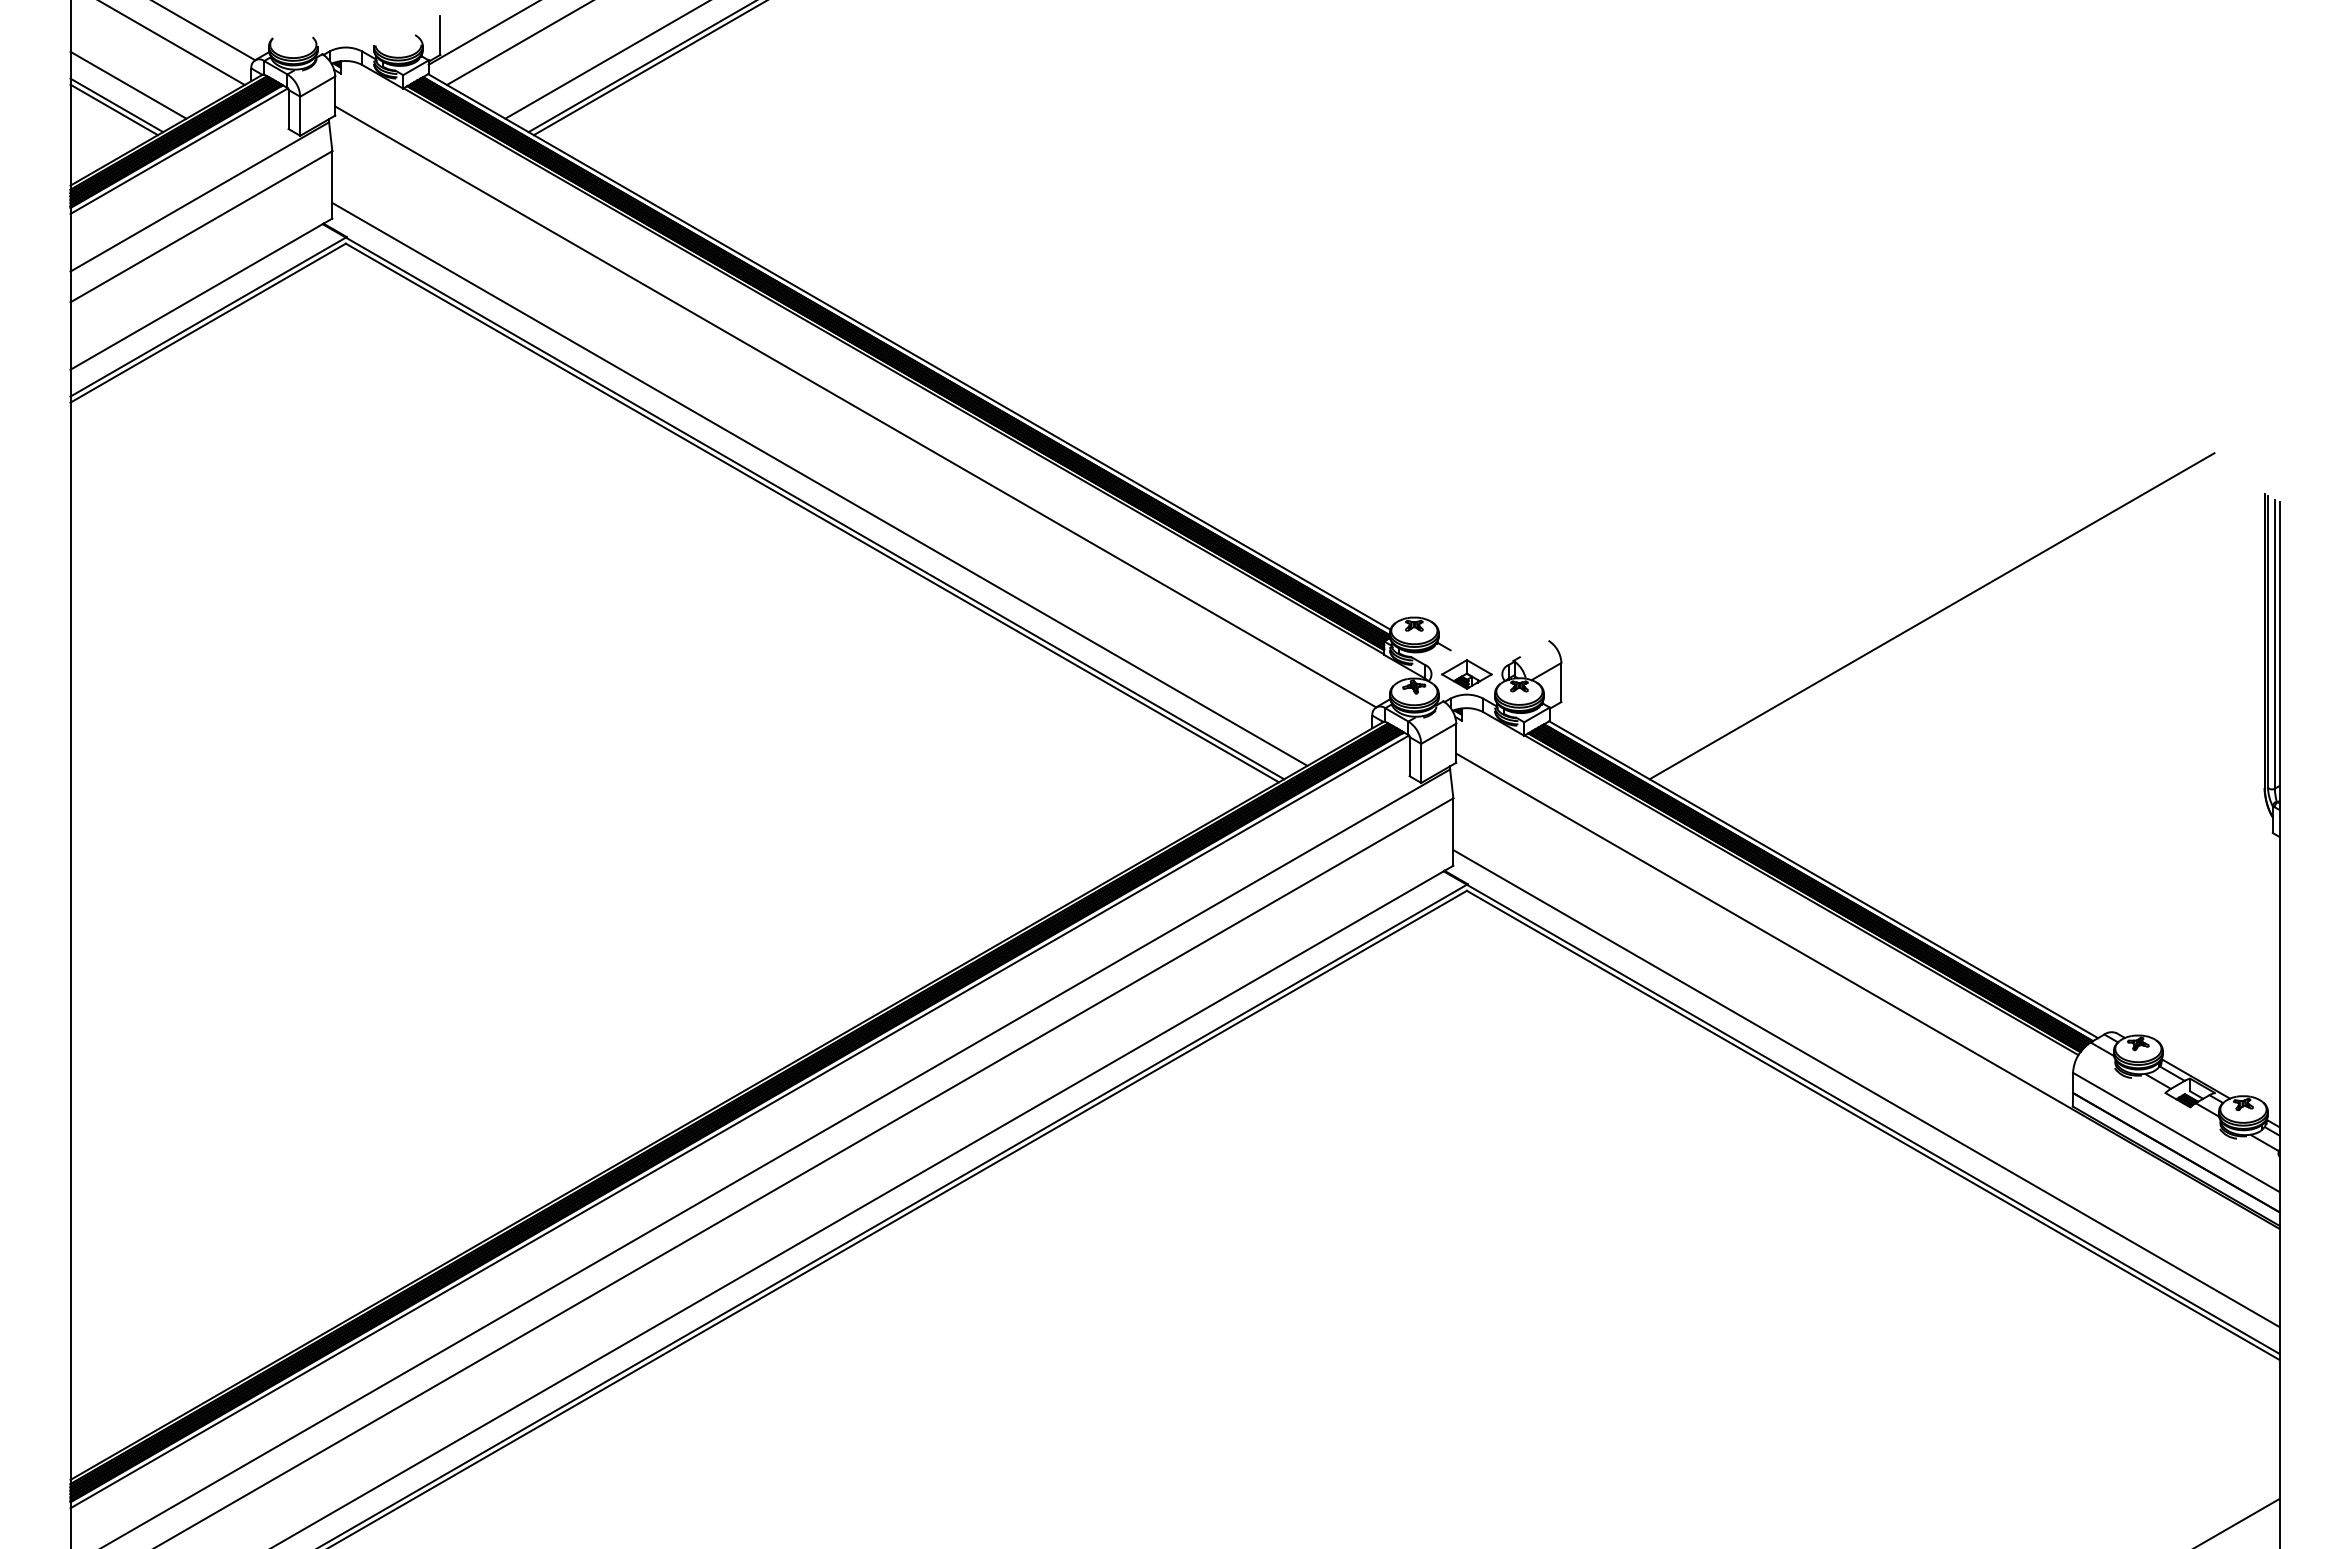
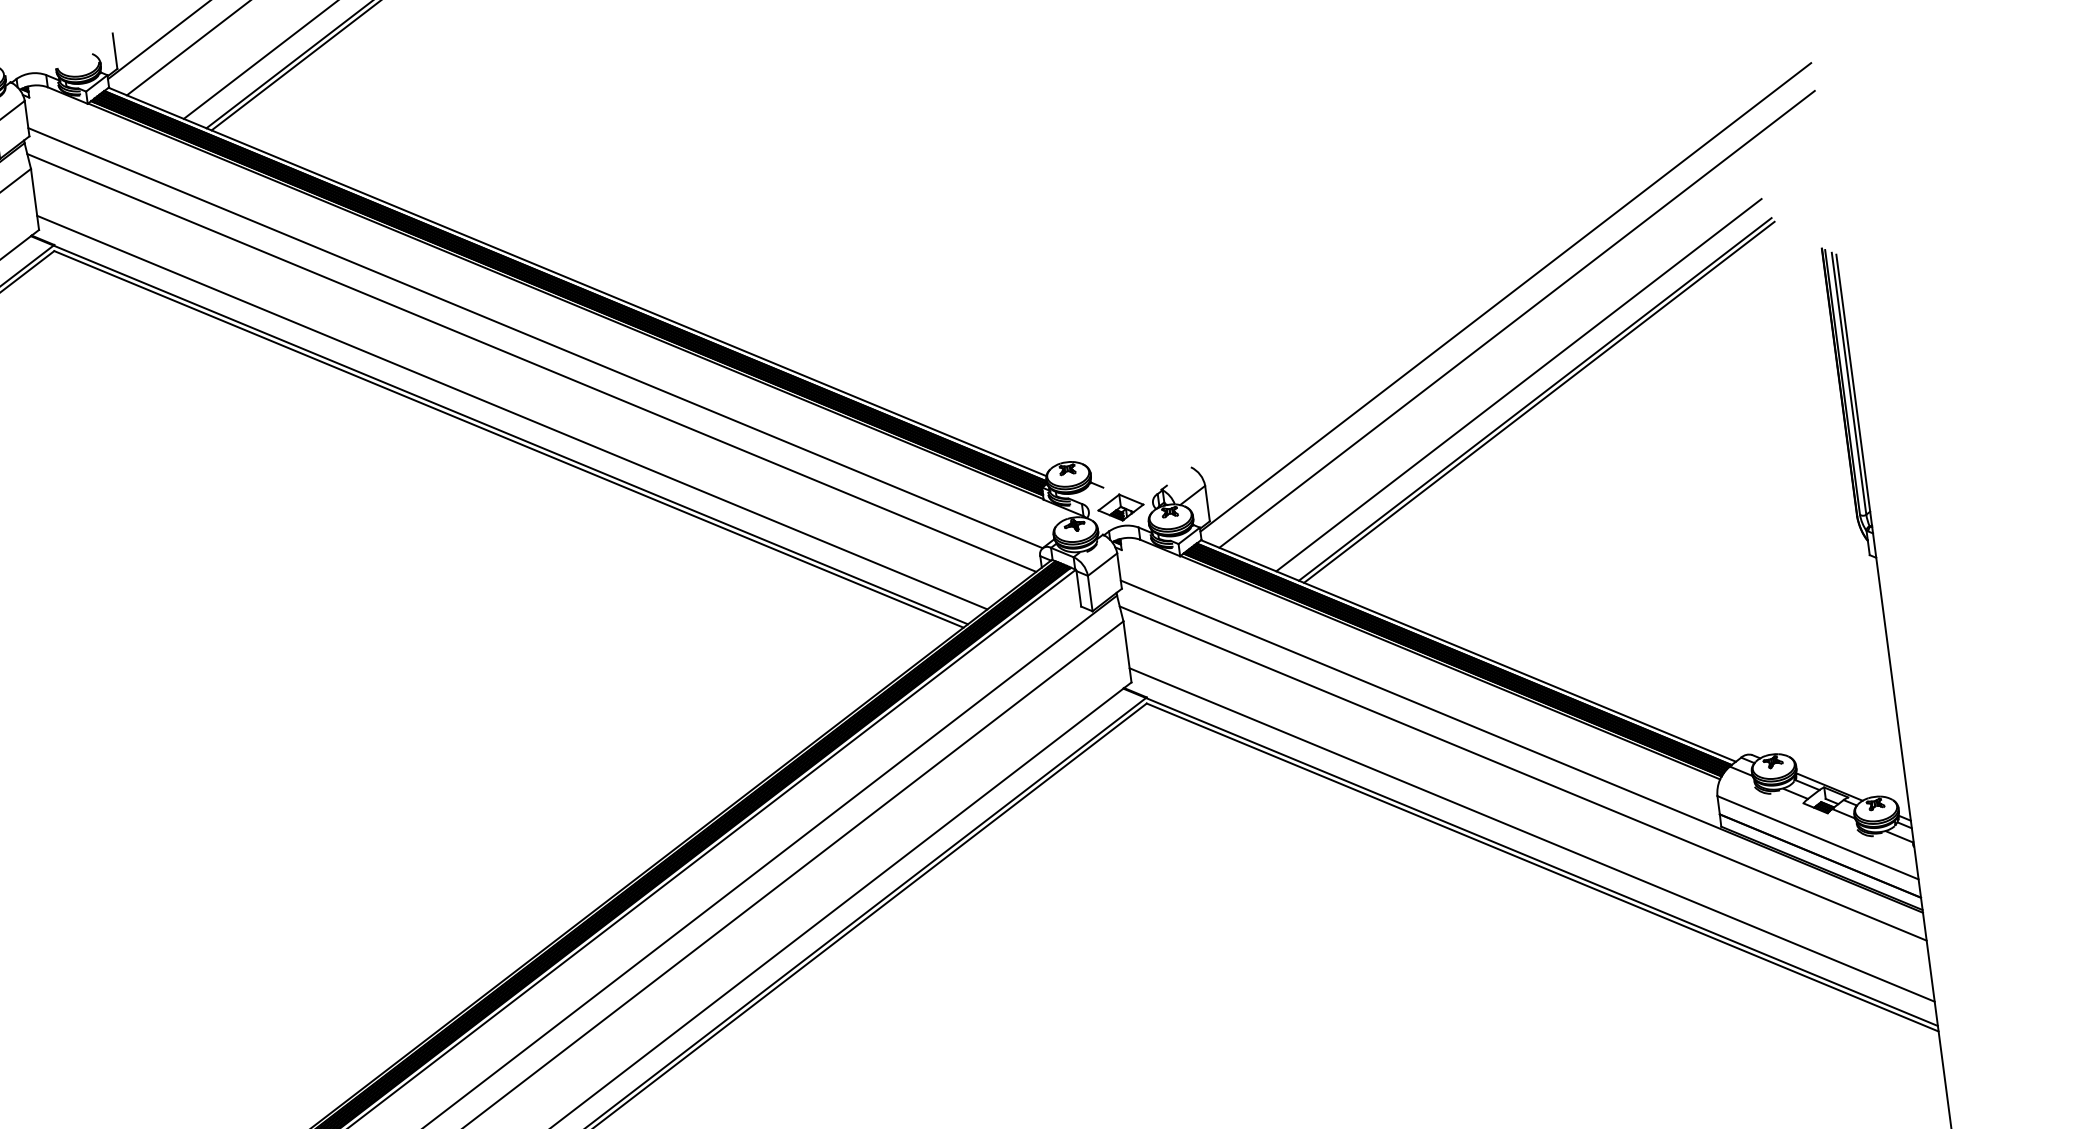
line: (847, 433) -> (531, 363), added
line: (1914, 500) -> (1505, 296), added
line: (1923, 526) -> (1516, 319), added
line: (1916, 598) -> (1519, 385), added
line: (1935, 619) -> (1538, 401), added
line: (1865, 1020) -> (1523, 773), added

